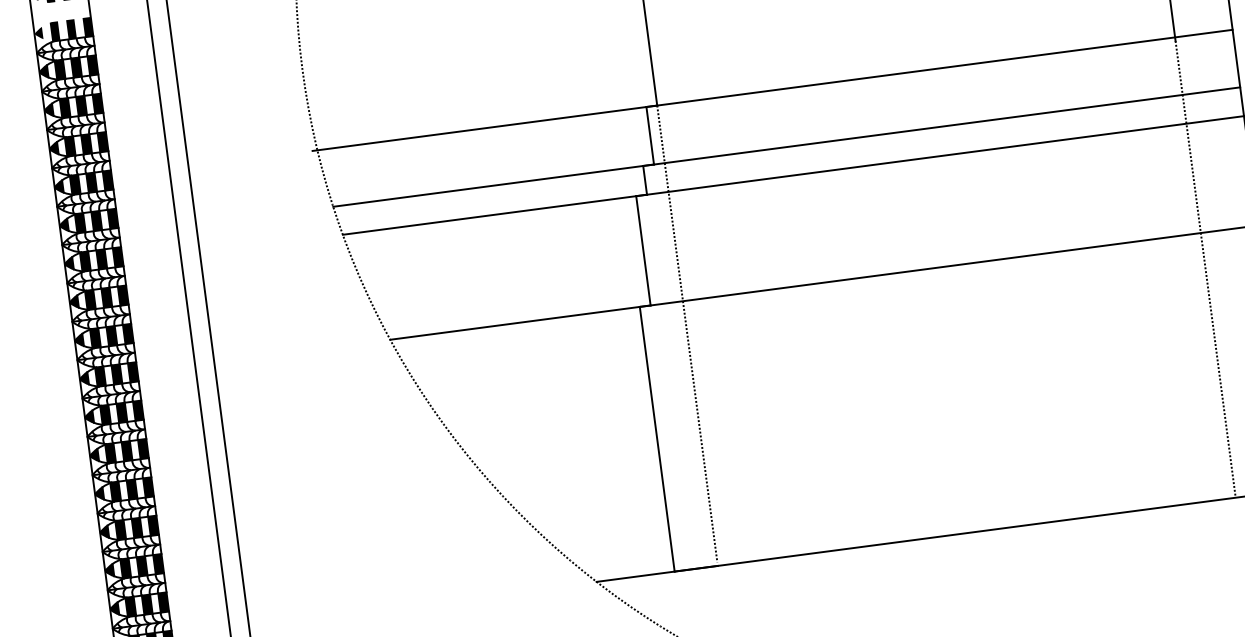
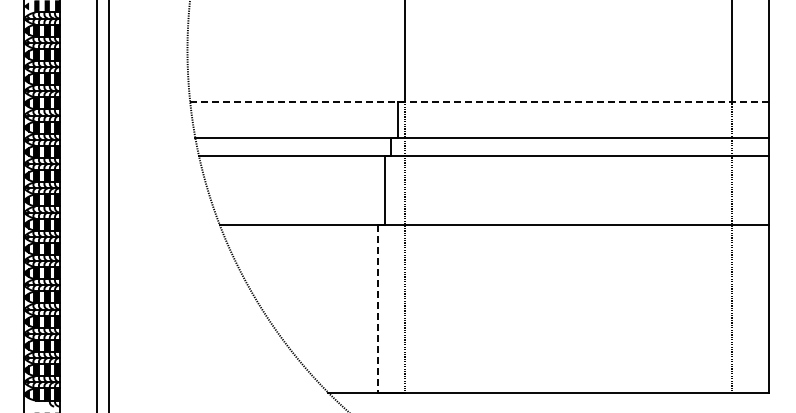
line: (771, 90) -> (477, 101), solid -> dashed
line: (656, 439) -> (377, 309), solid -> dashed

